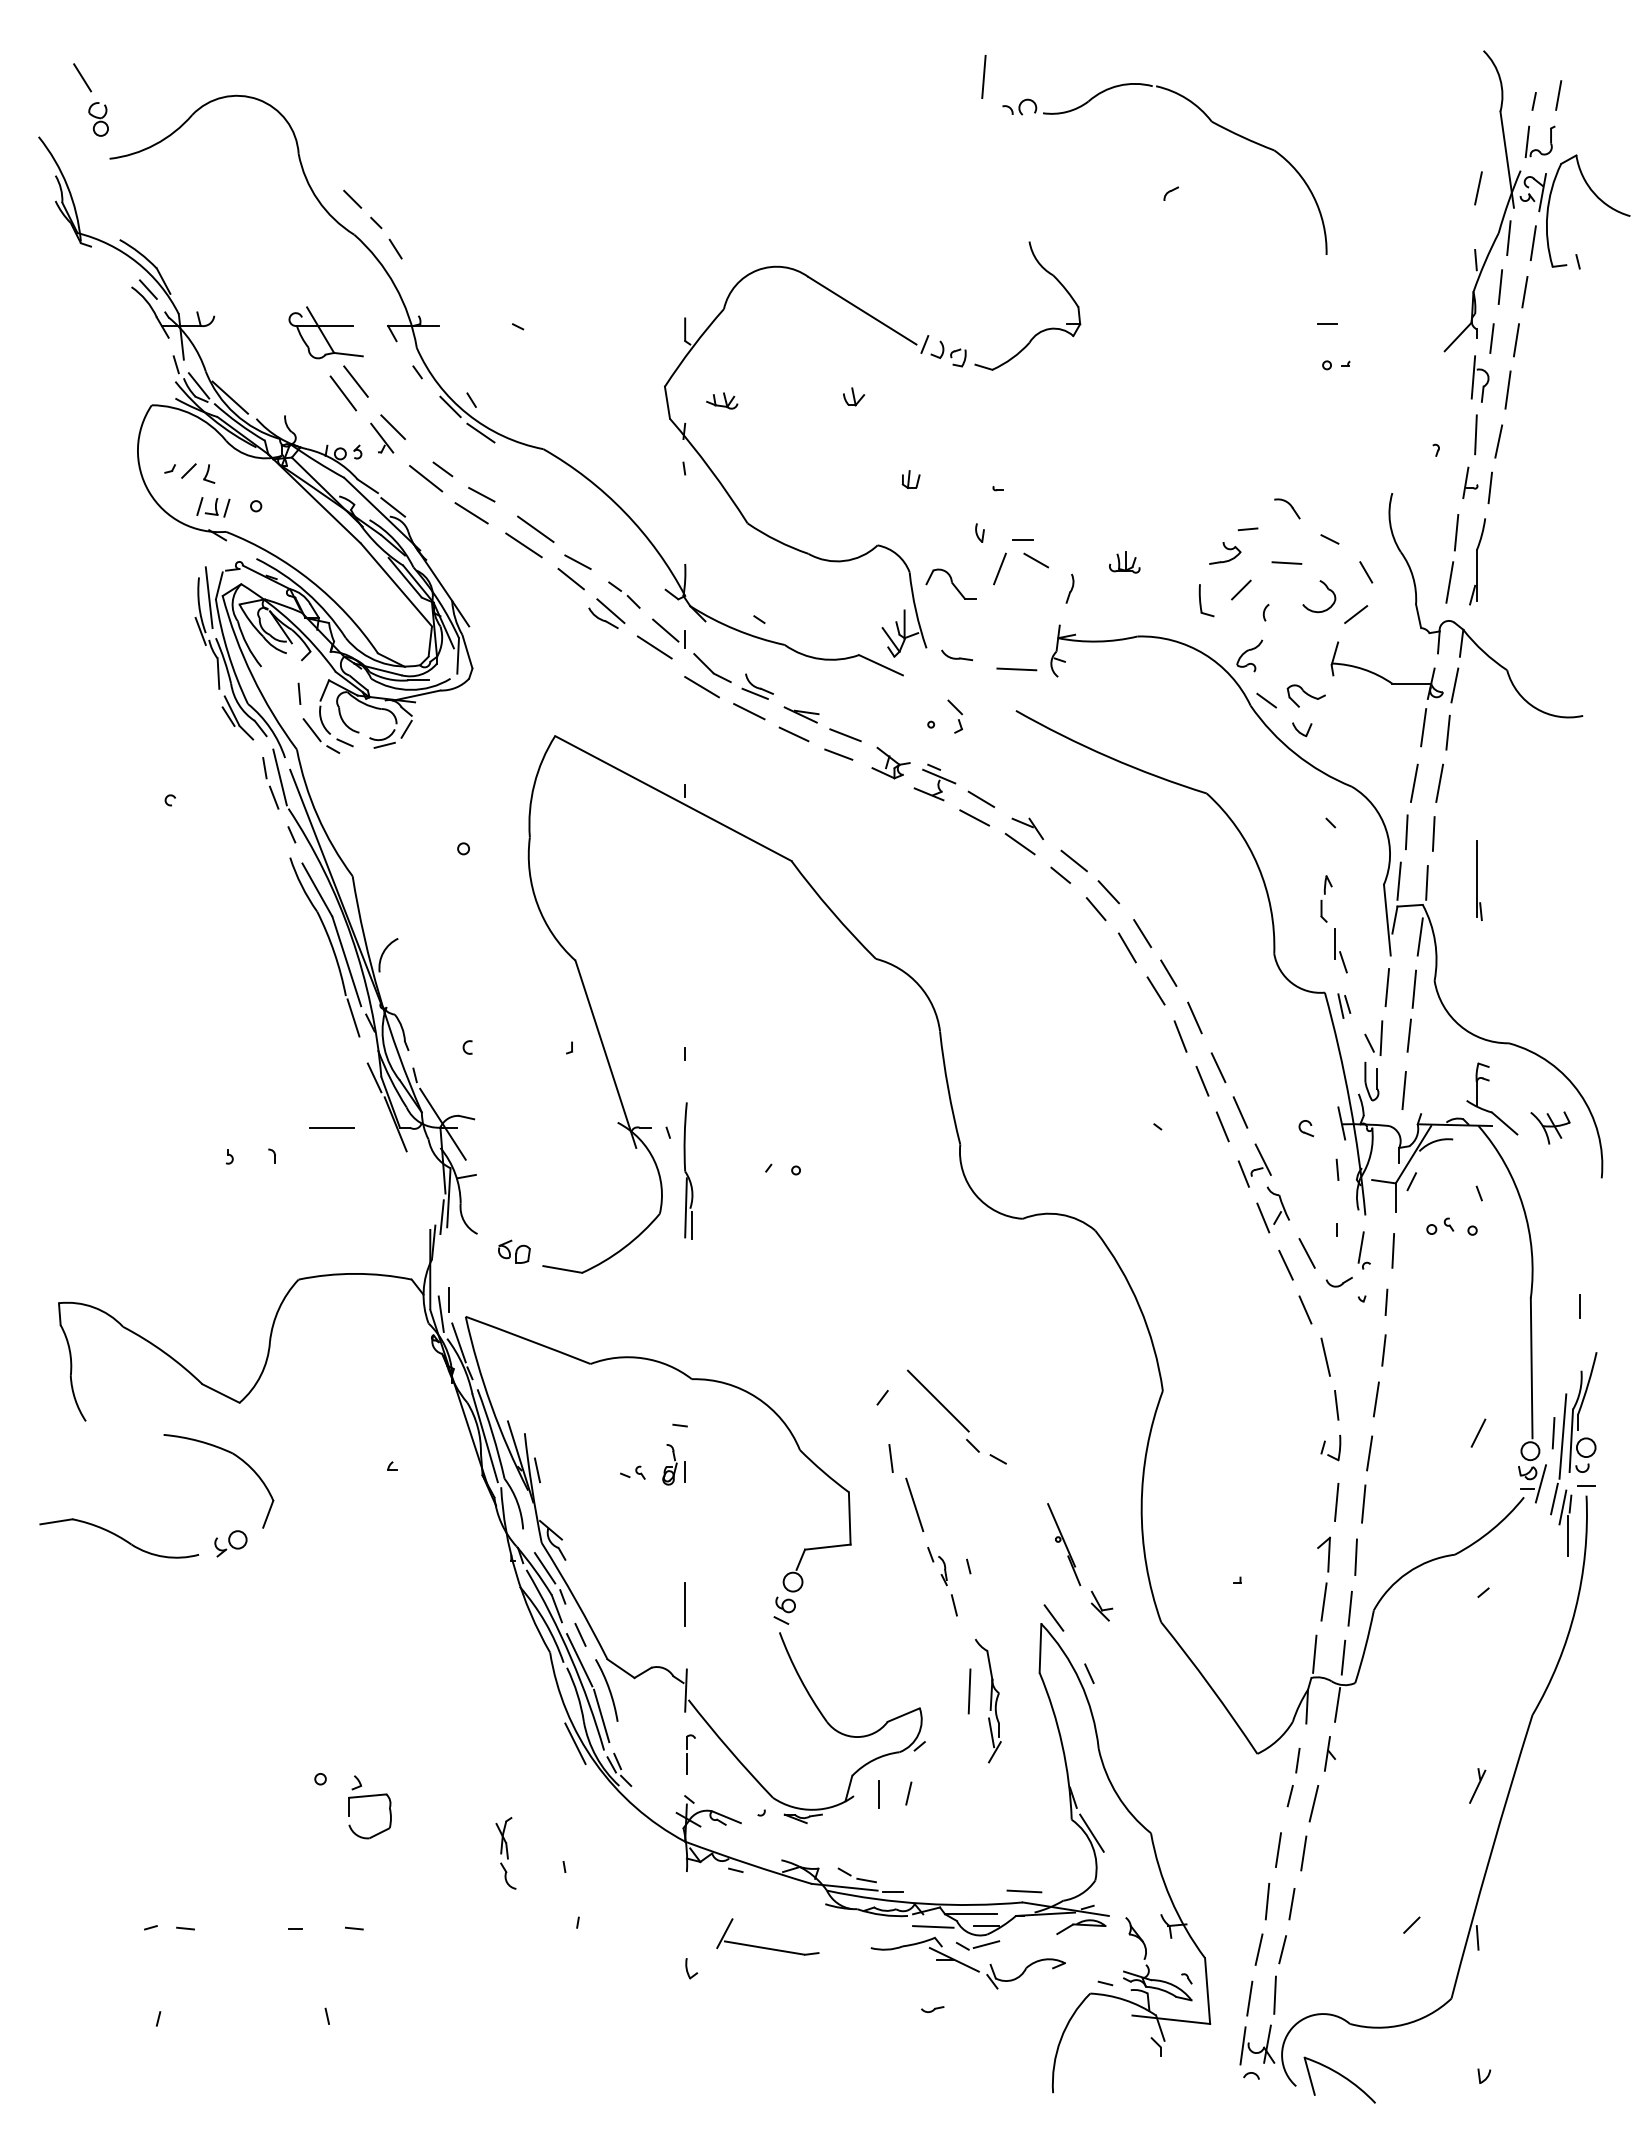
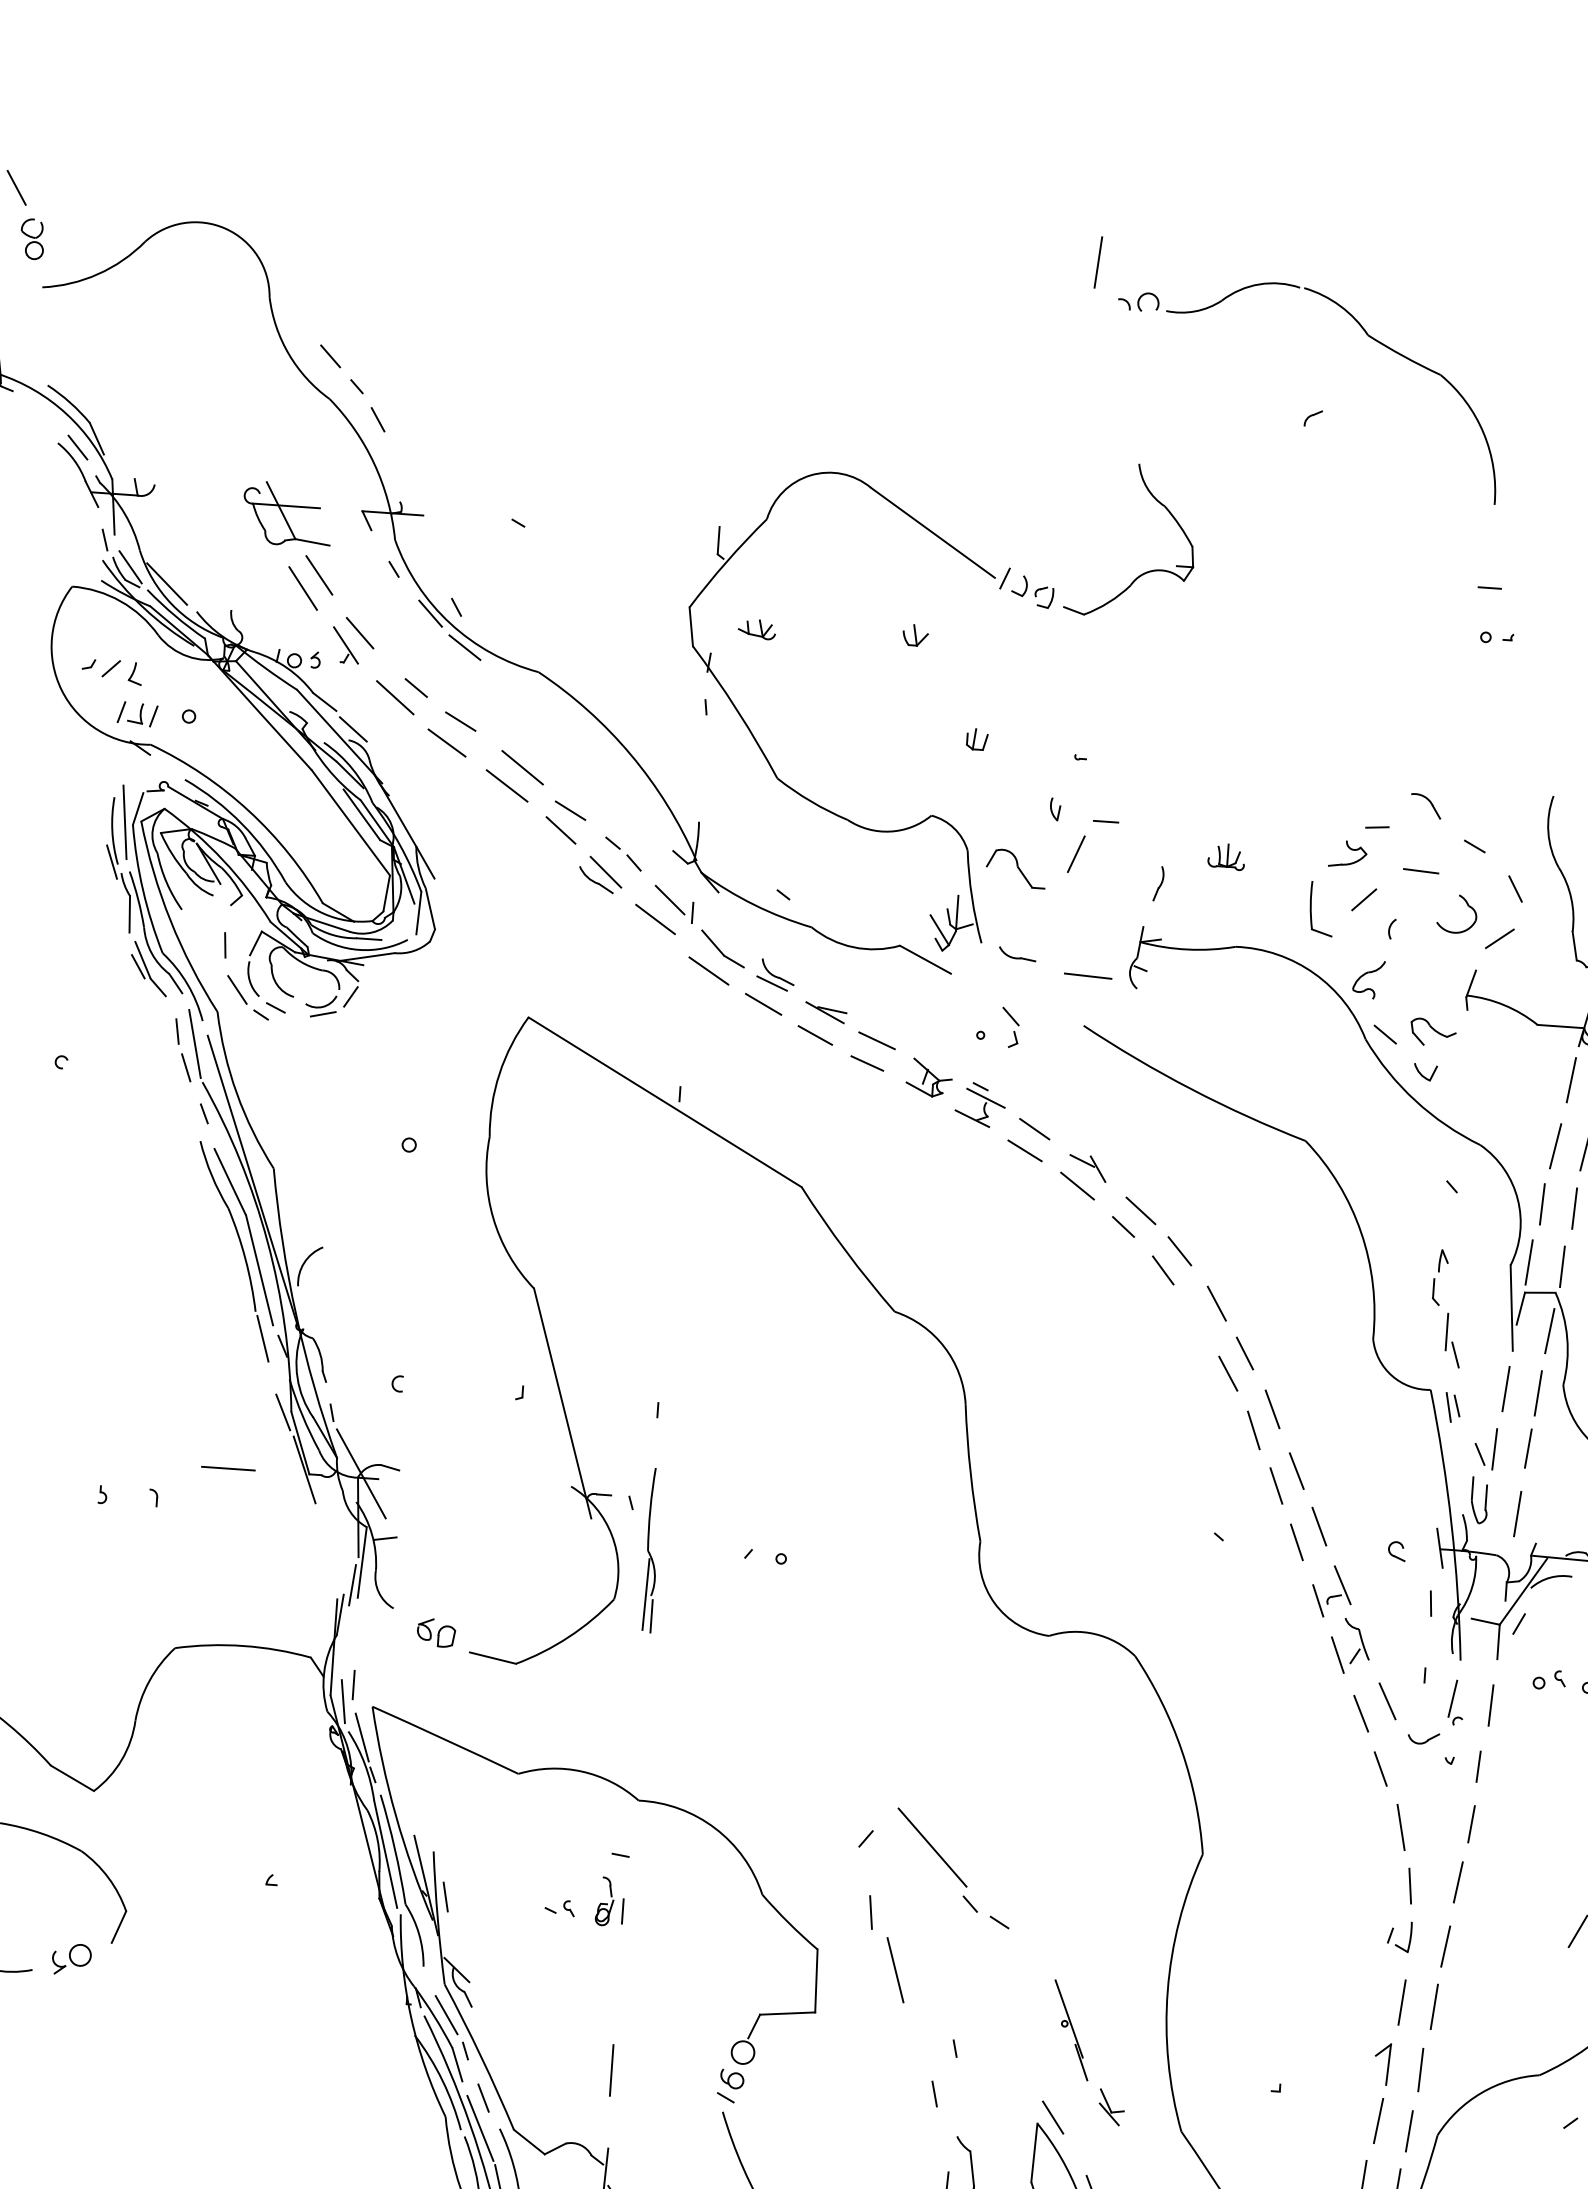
line: (1036, 560) -> (1120, 847), removed
part: (1206, 600) -> (1321, 909), size x1.4
line: (1126, 947) -> (1196, 1319), removed
part: (937, 1566) -> (917, 2045), removed

